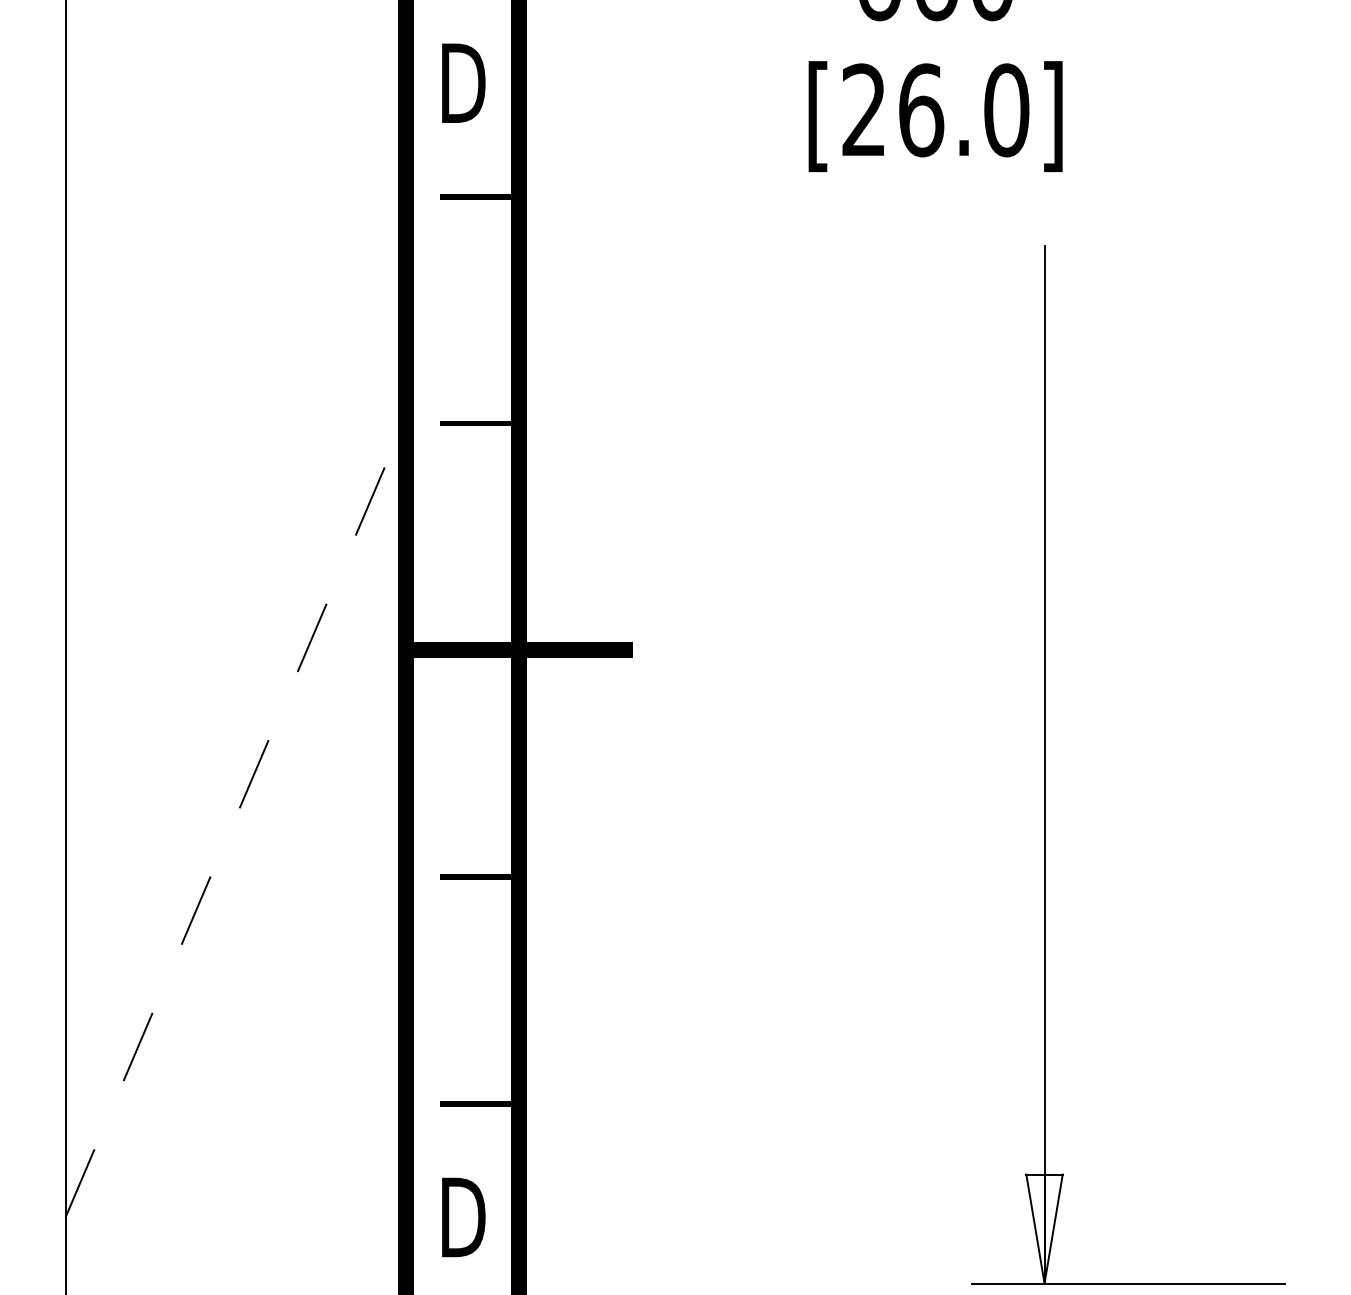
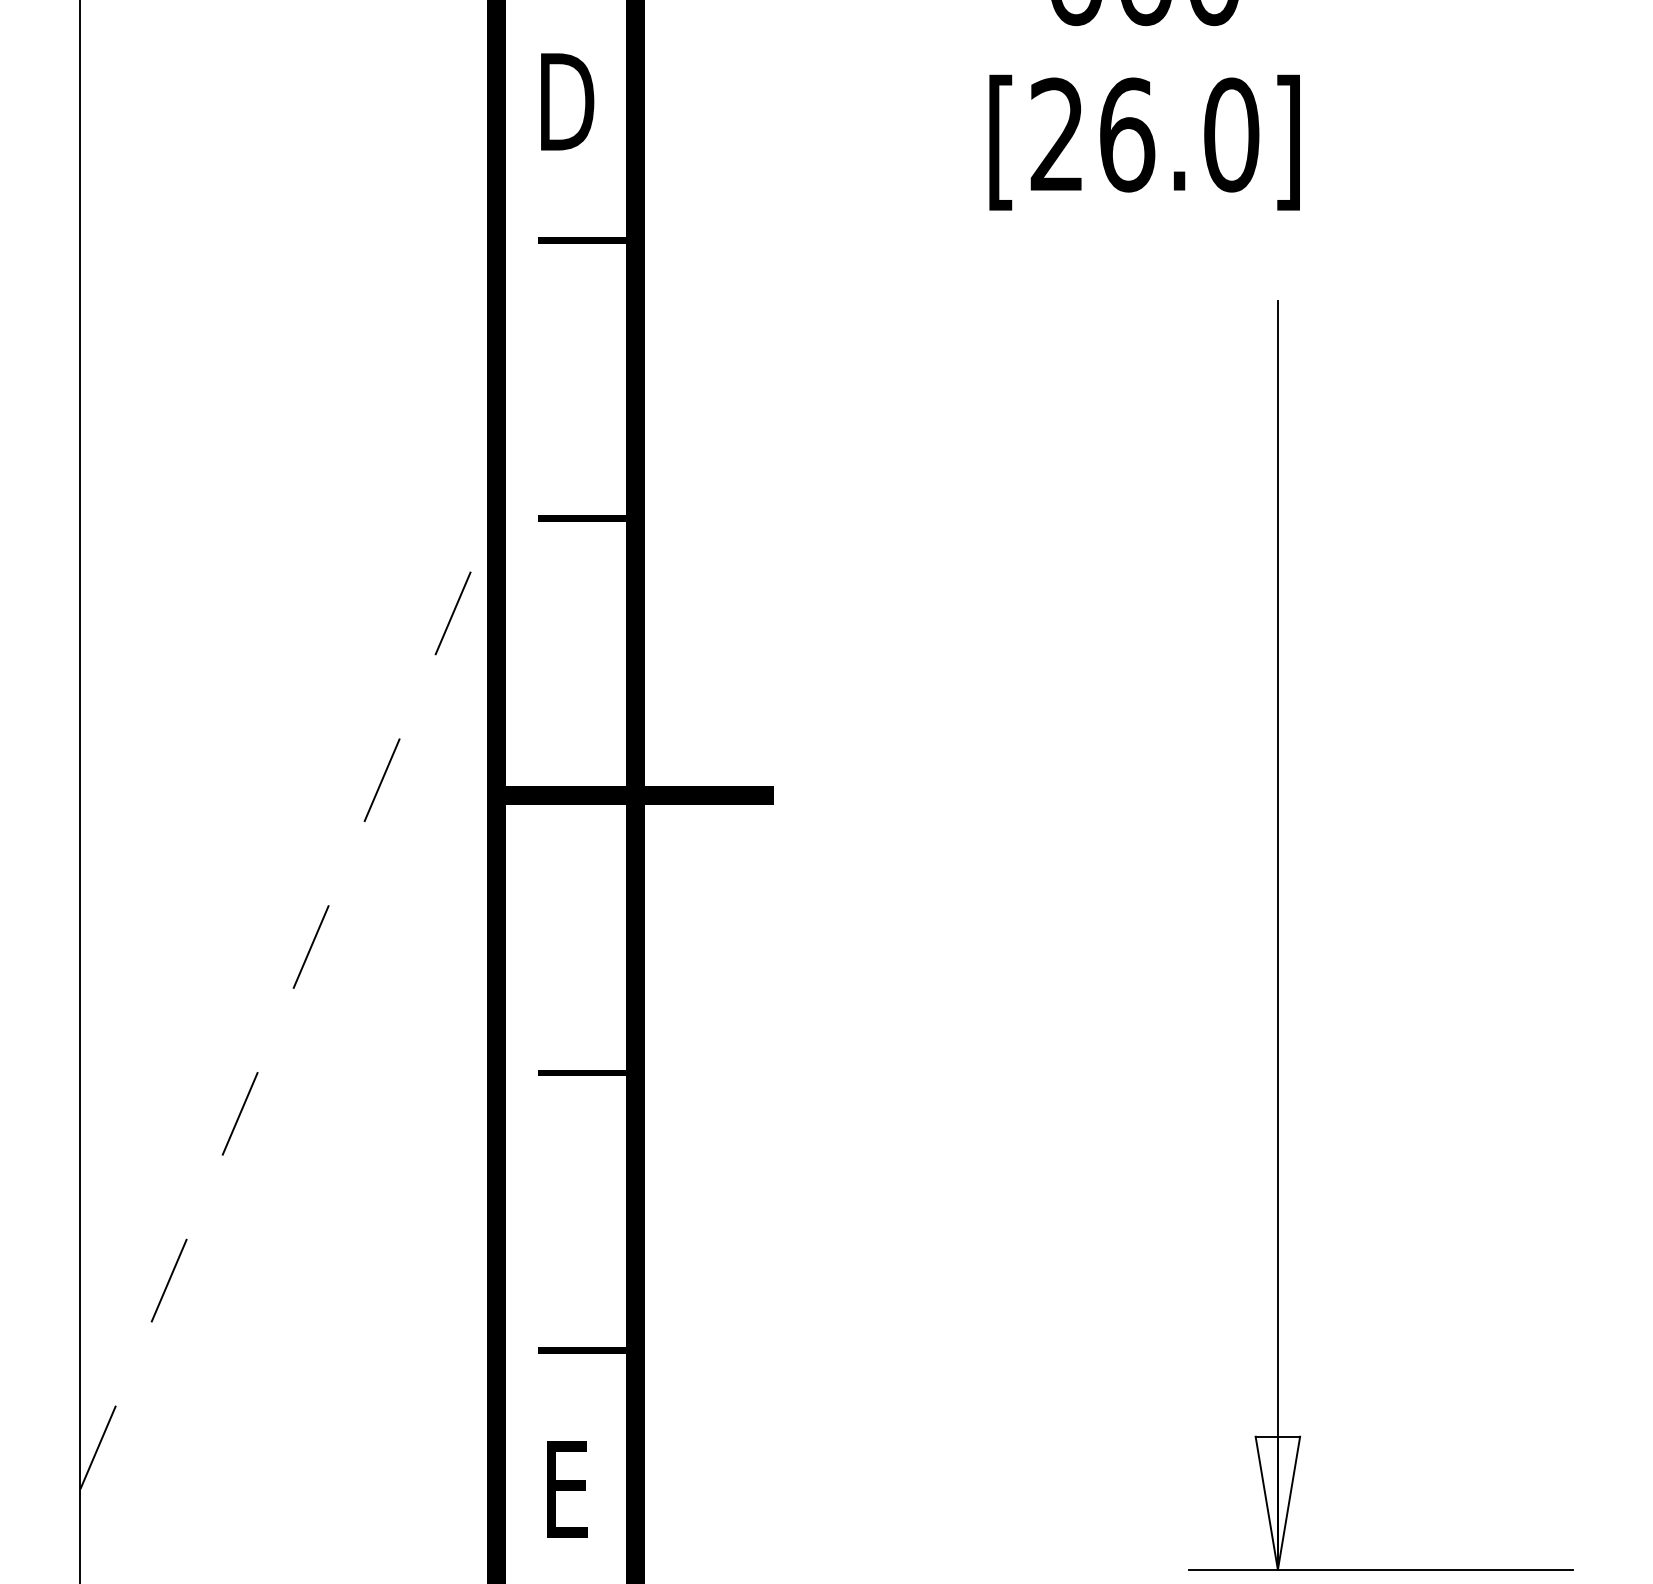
text: (463, 1216) -> (567, 1488), D -> E

